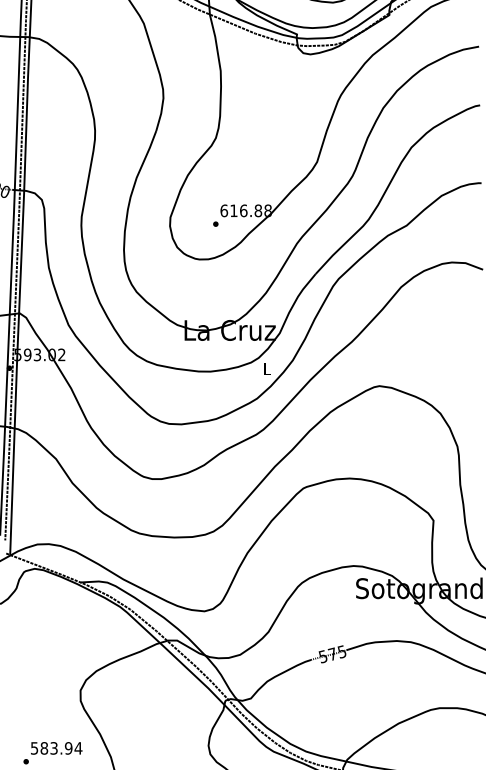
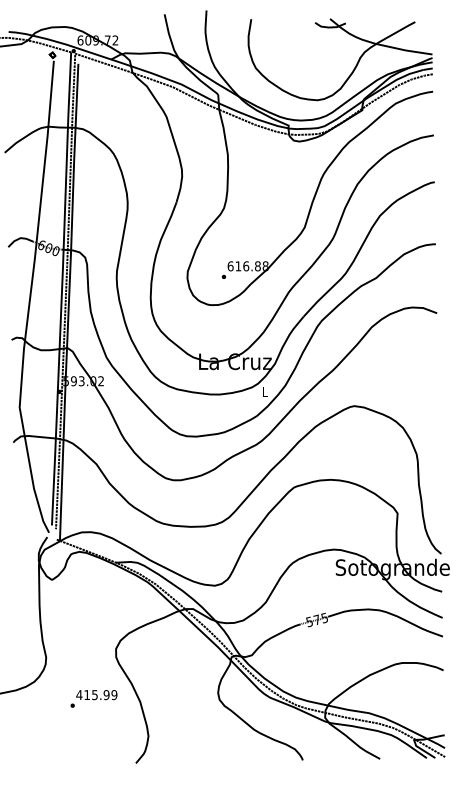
text: (56, 748) -> (96, 695), 583.94 -> 415.99

